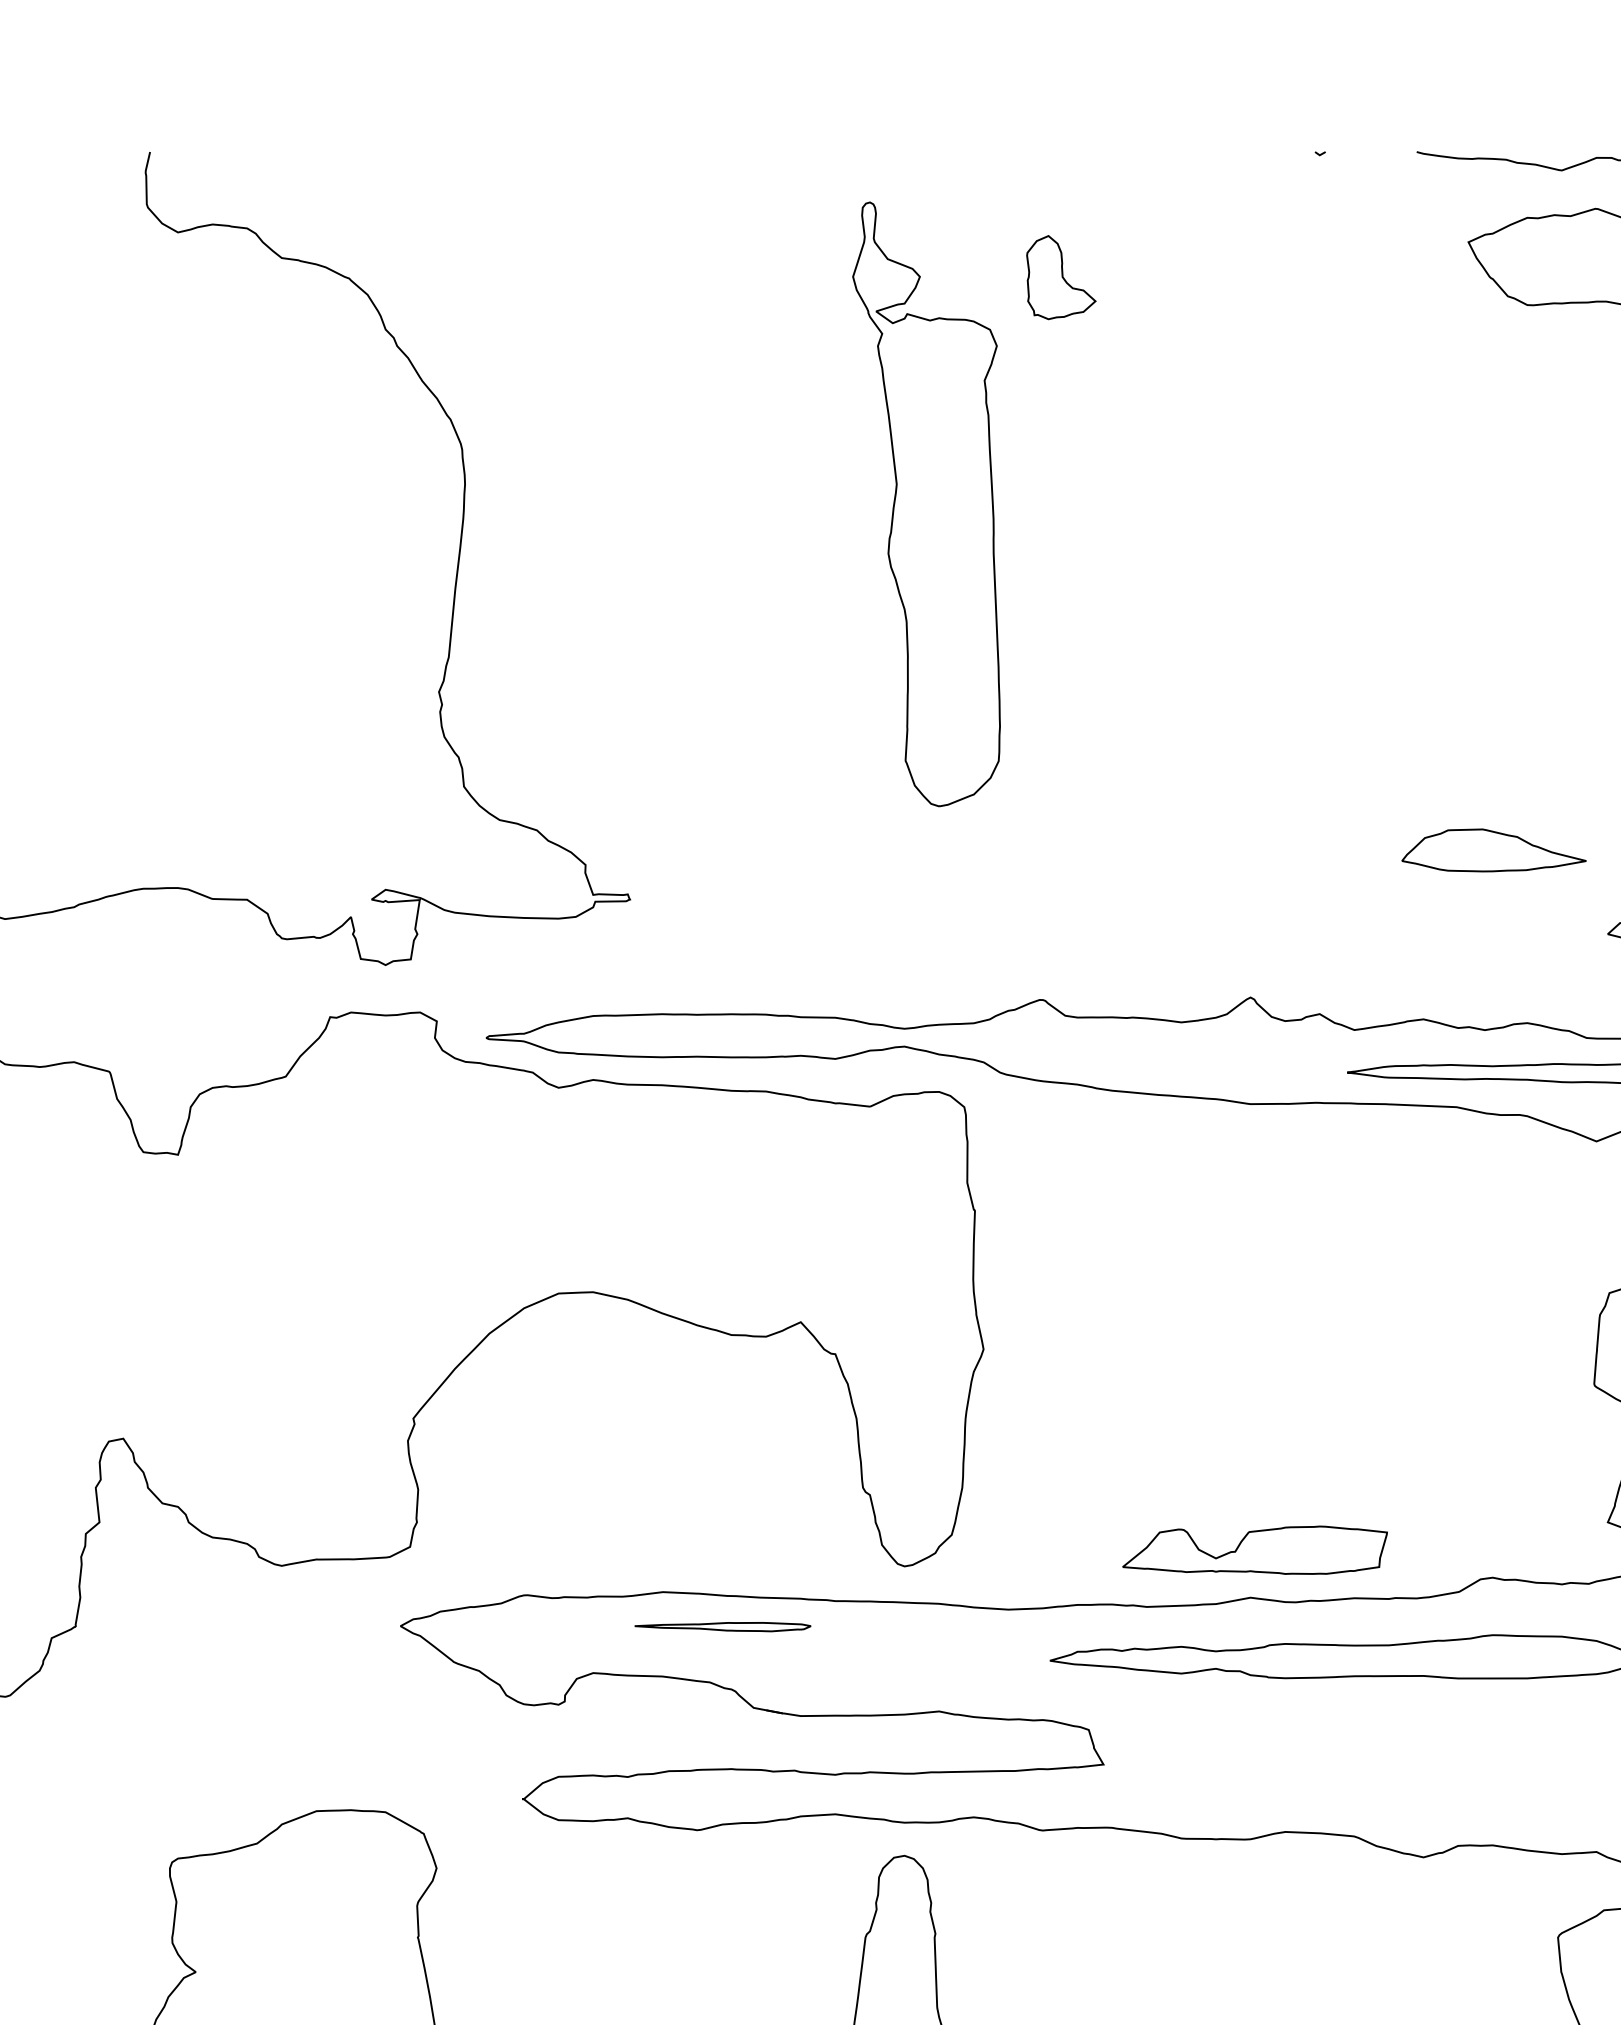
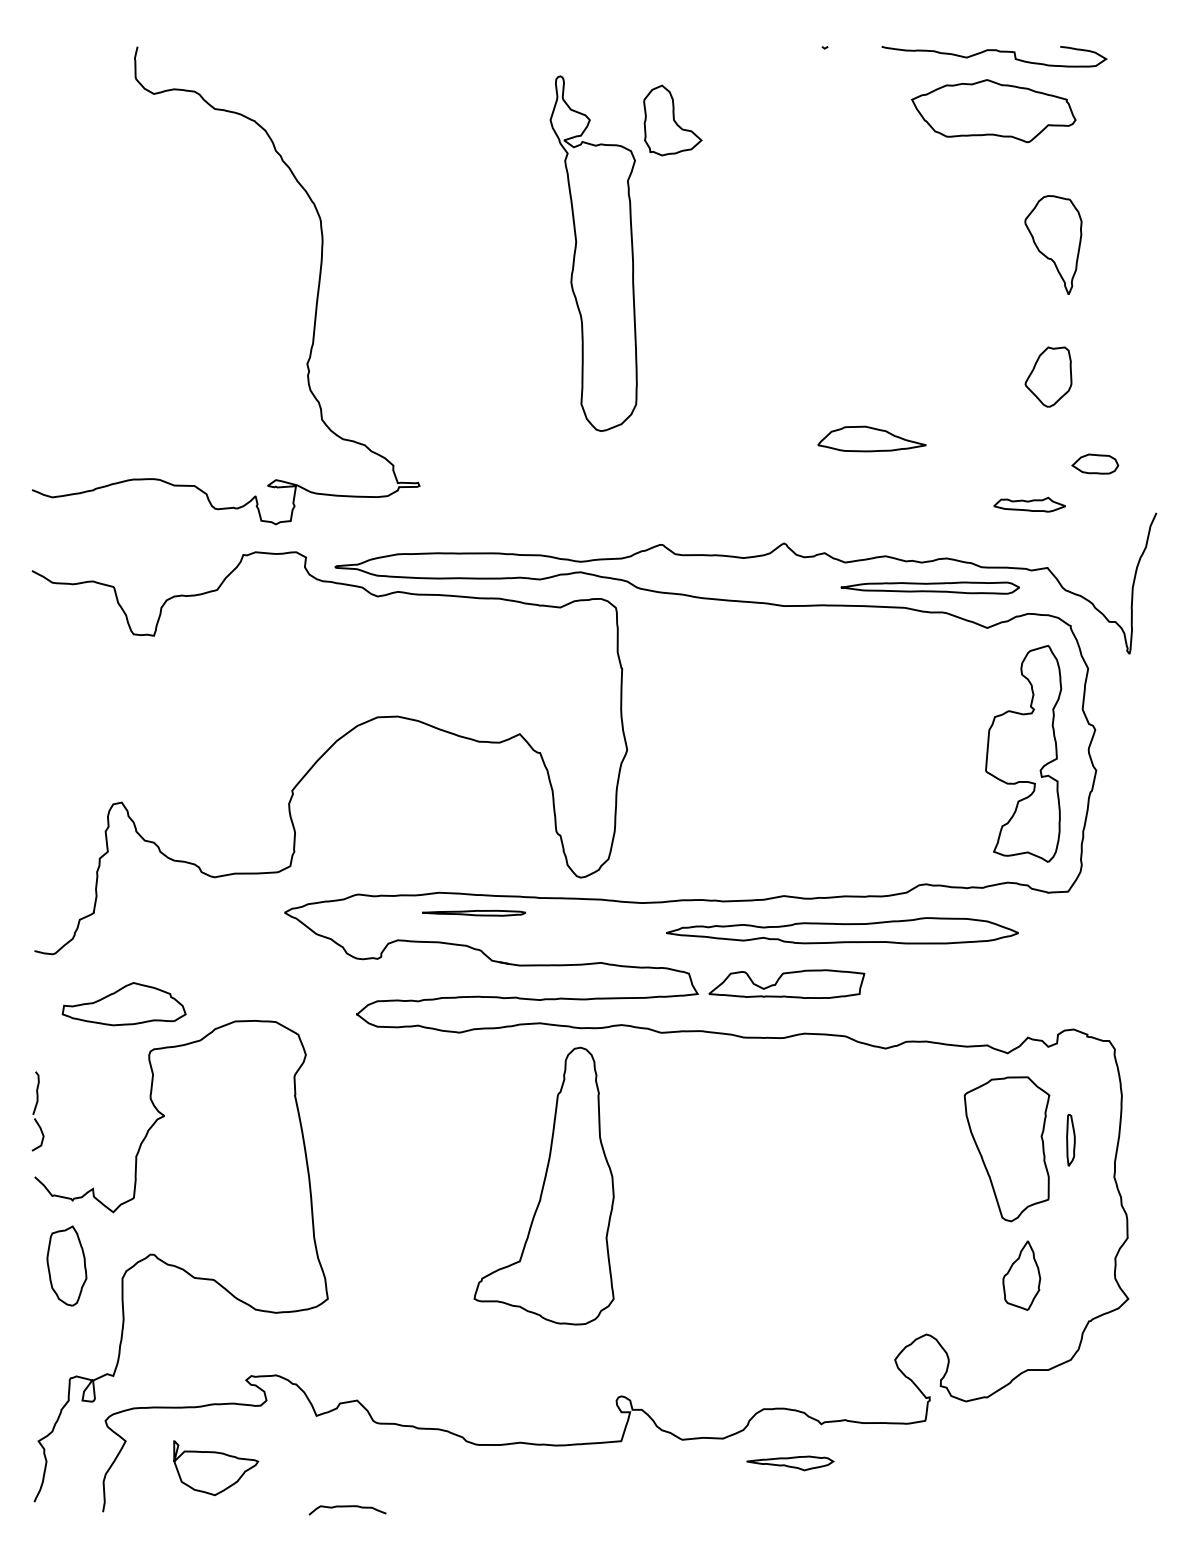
part: (1060, 277) -> (672, 120), size x1.43
part: (1492, 849) -> (871, 438), moved
part: (1254, 1549) -> (786, 983), moved
part: (126, 1782) -> (123, 1004), added

